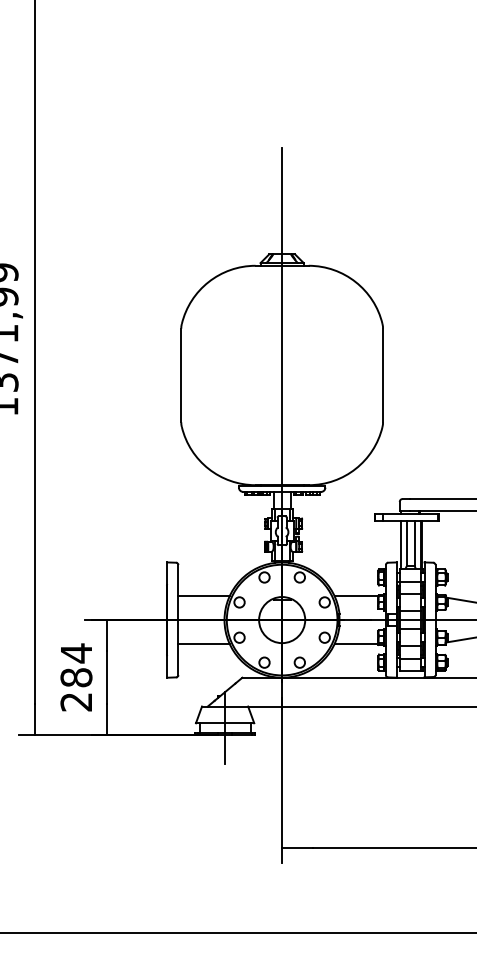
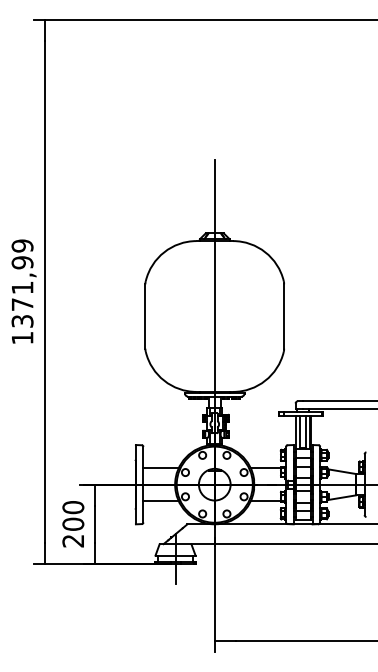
text: (76, 664) -> (73, 515), 284 -> 200

